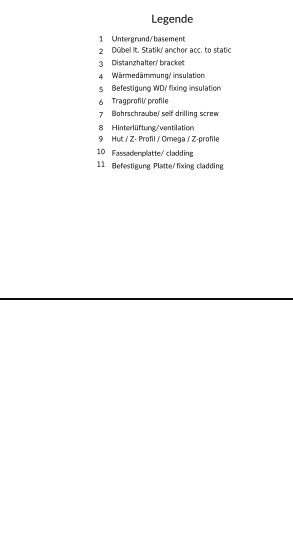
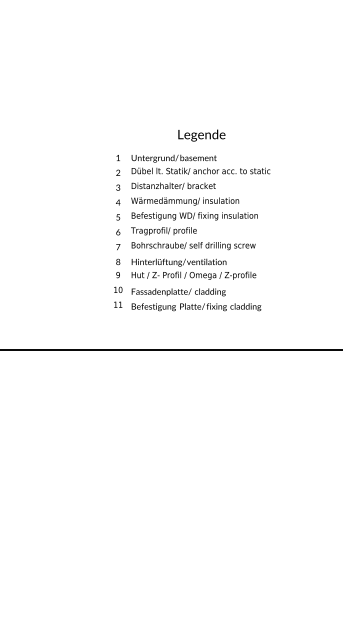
text: (164, 92) -> (192, 220), moved

